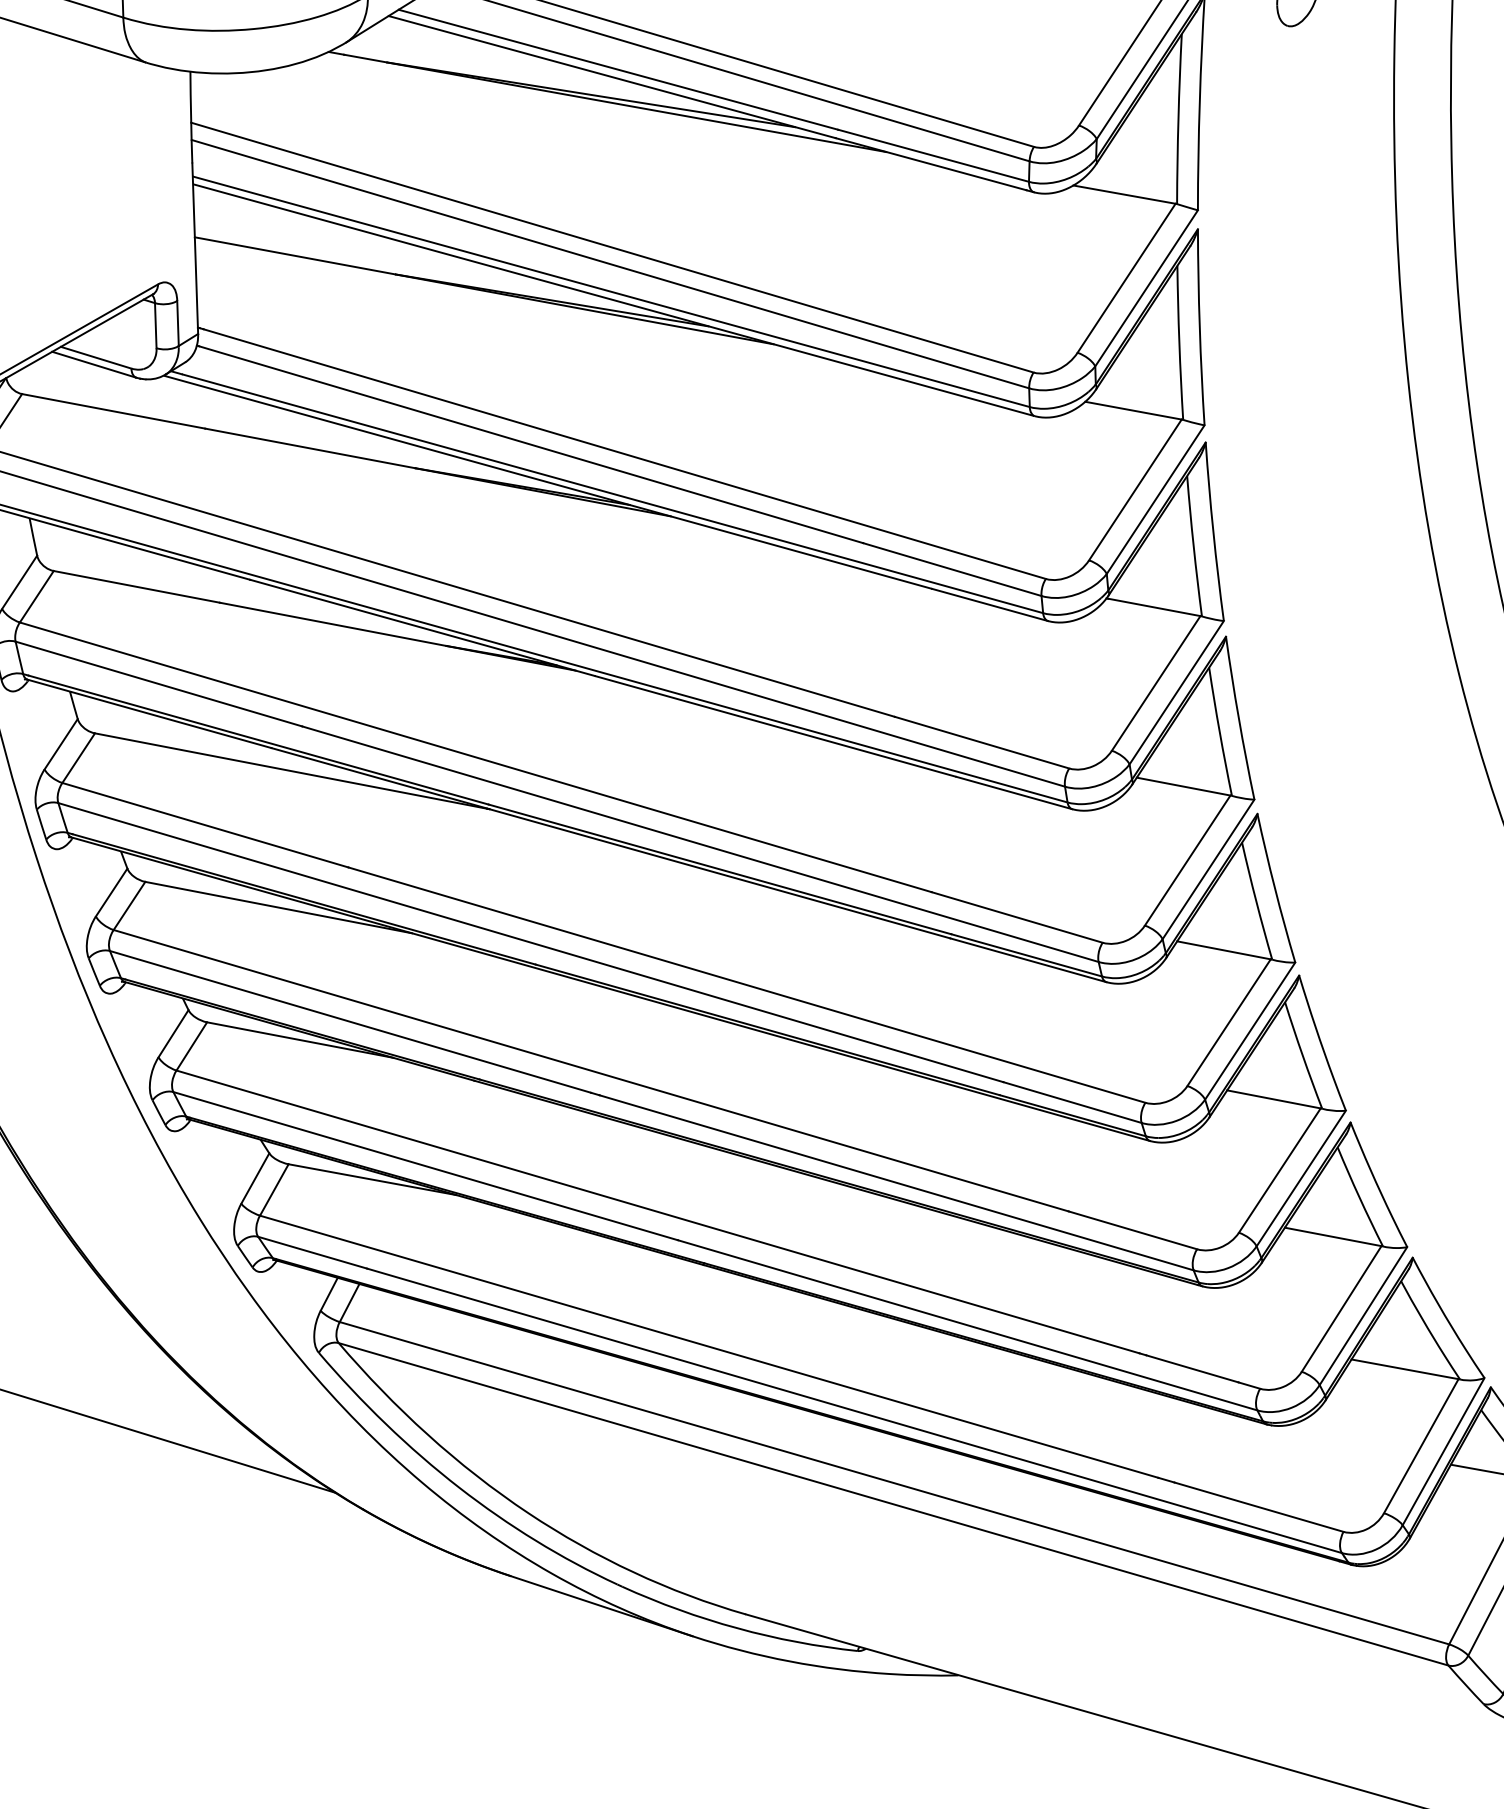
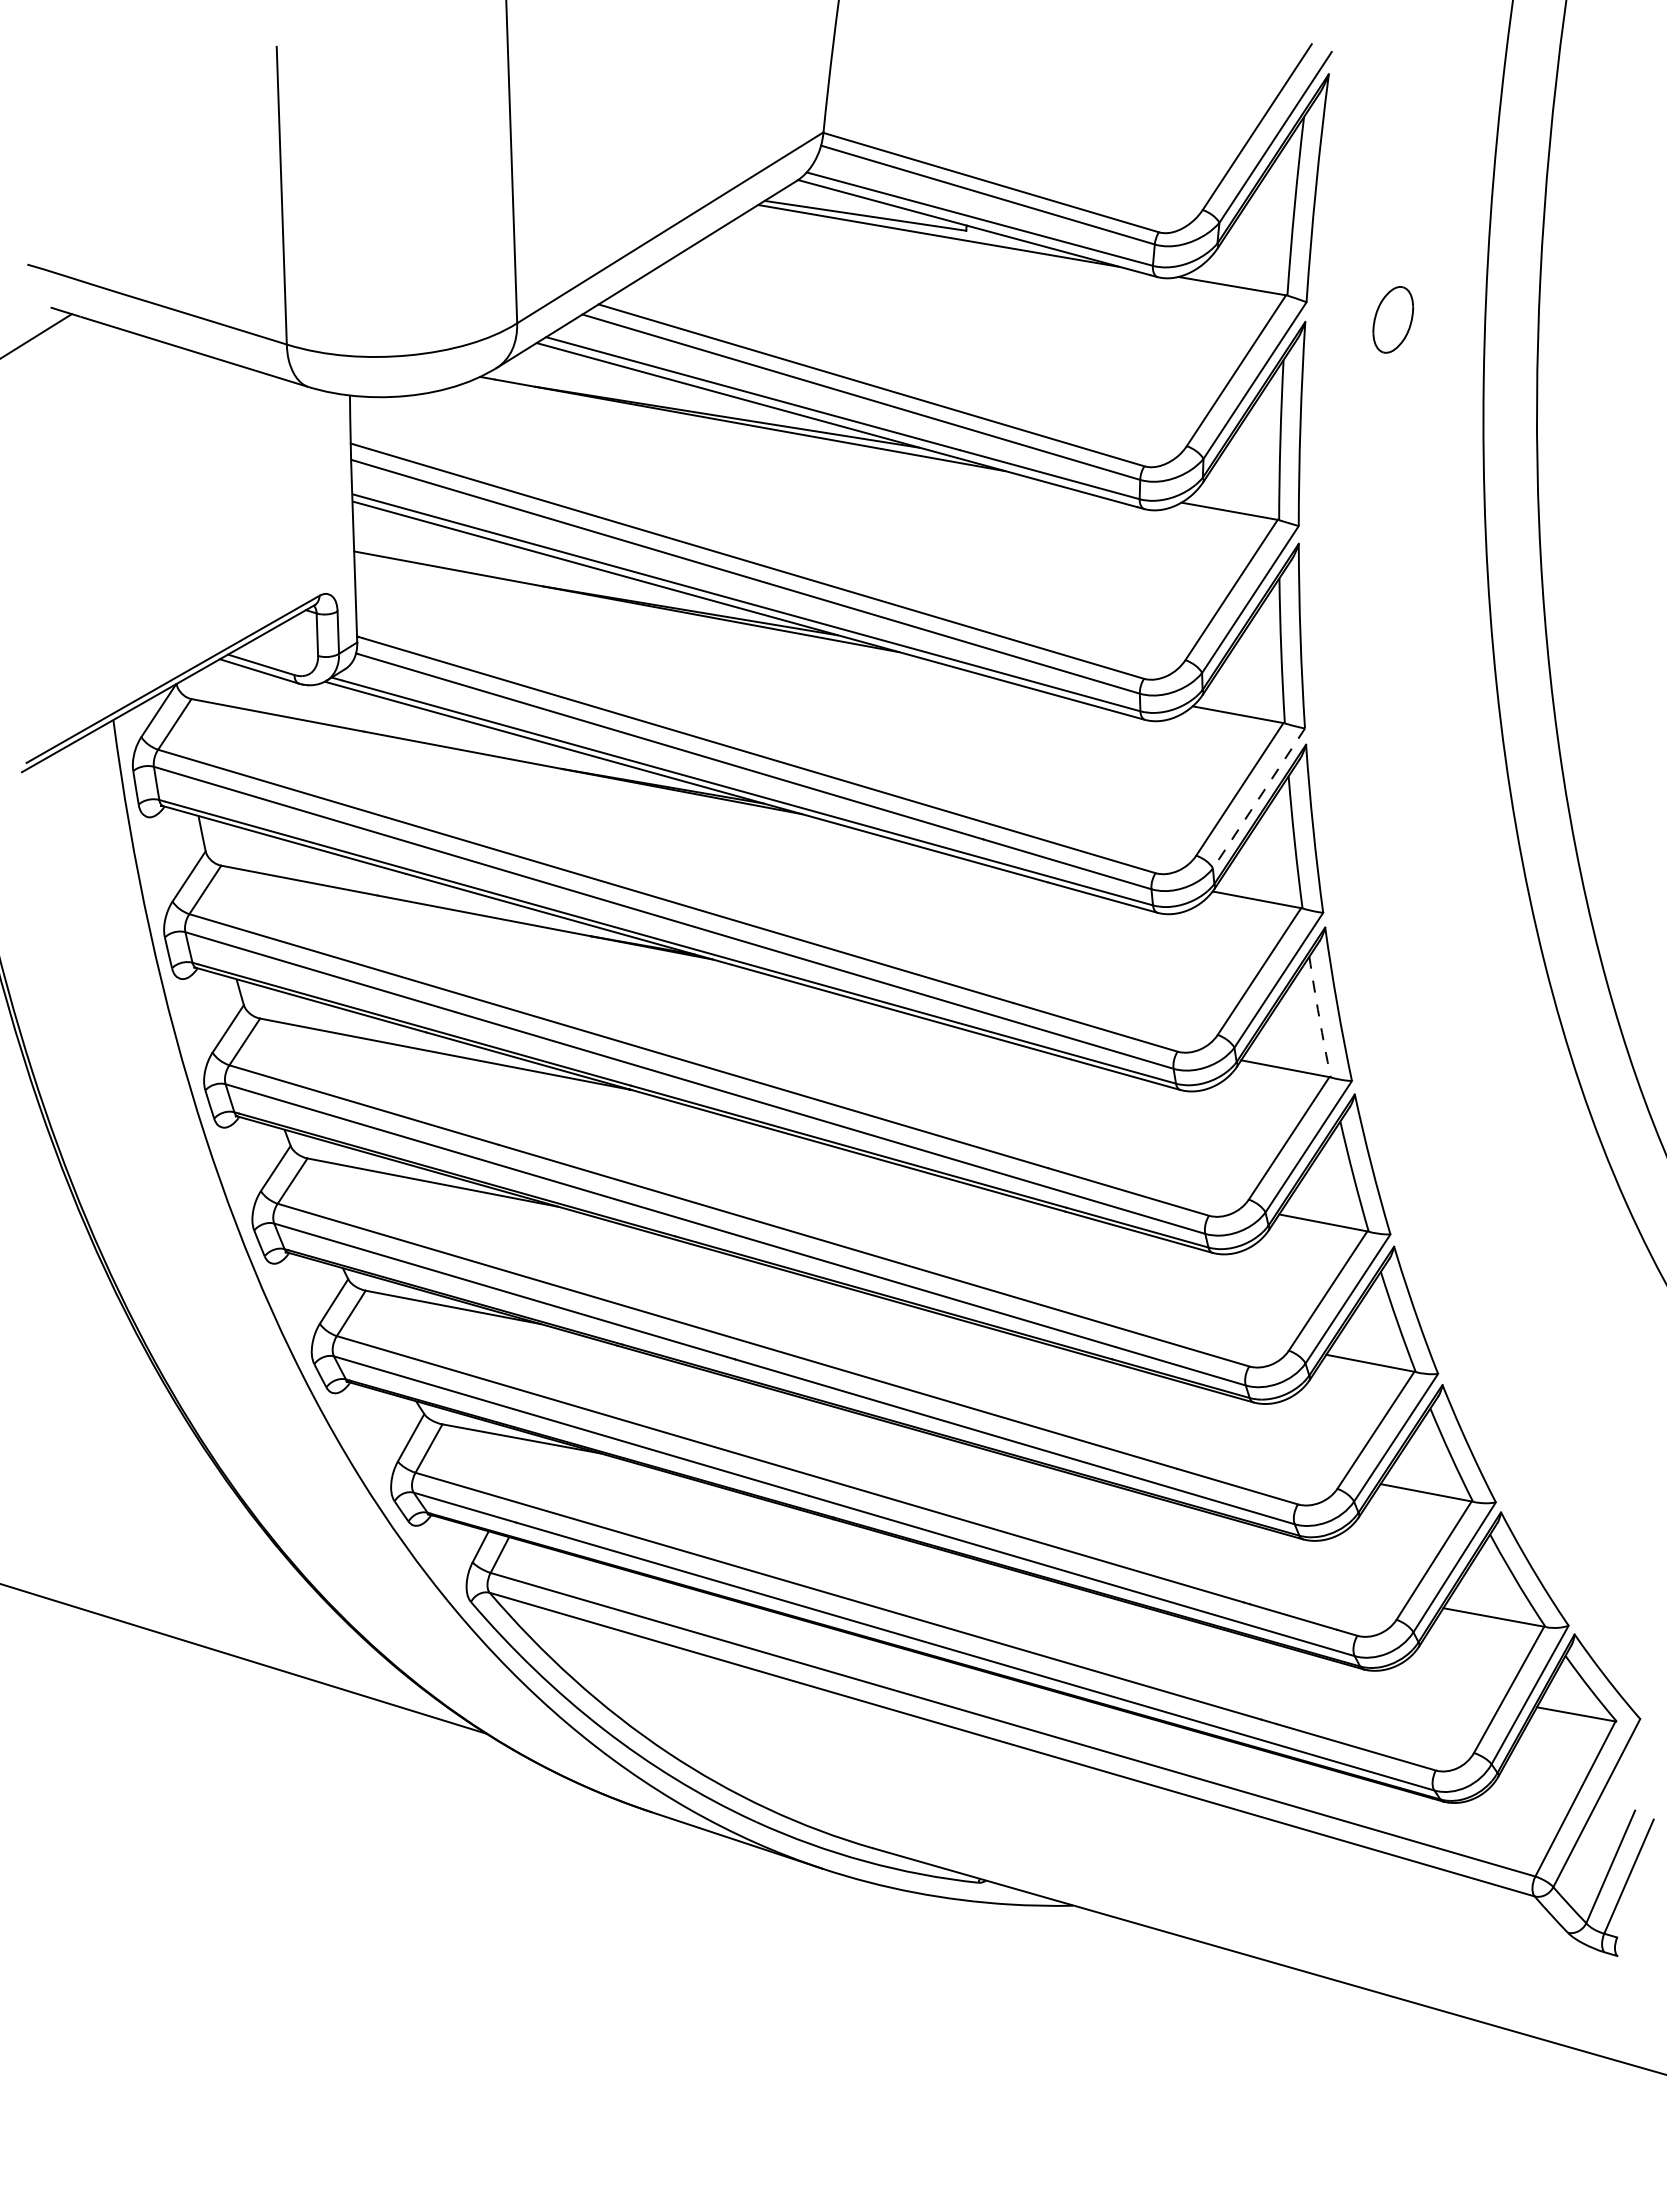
line: (1155, 499) -> (1258, 798), solid -> dashed
arc: (1219, 732) -> (1319, 1017), solid -> dashed

